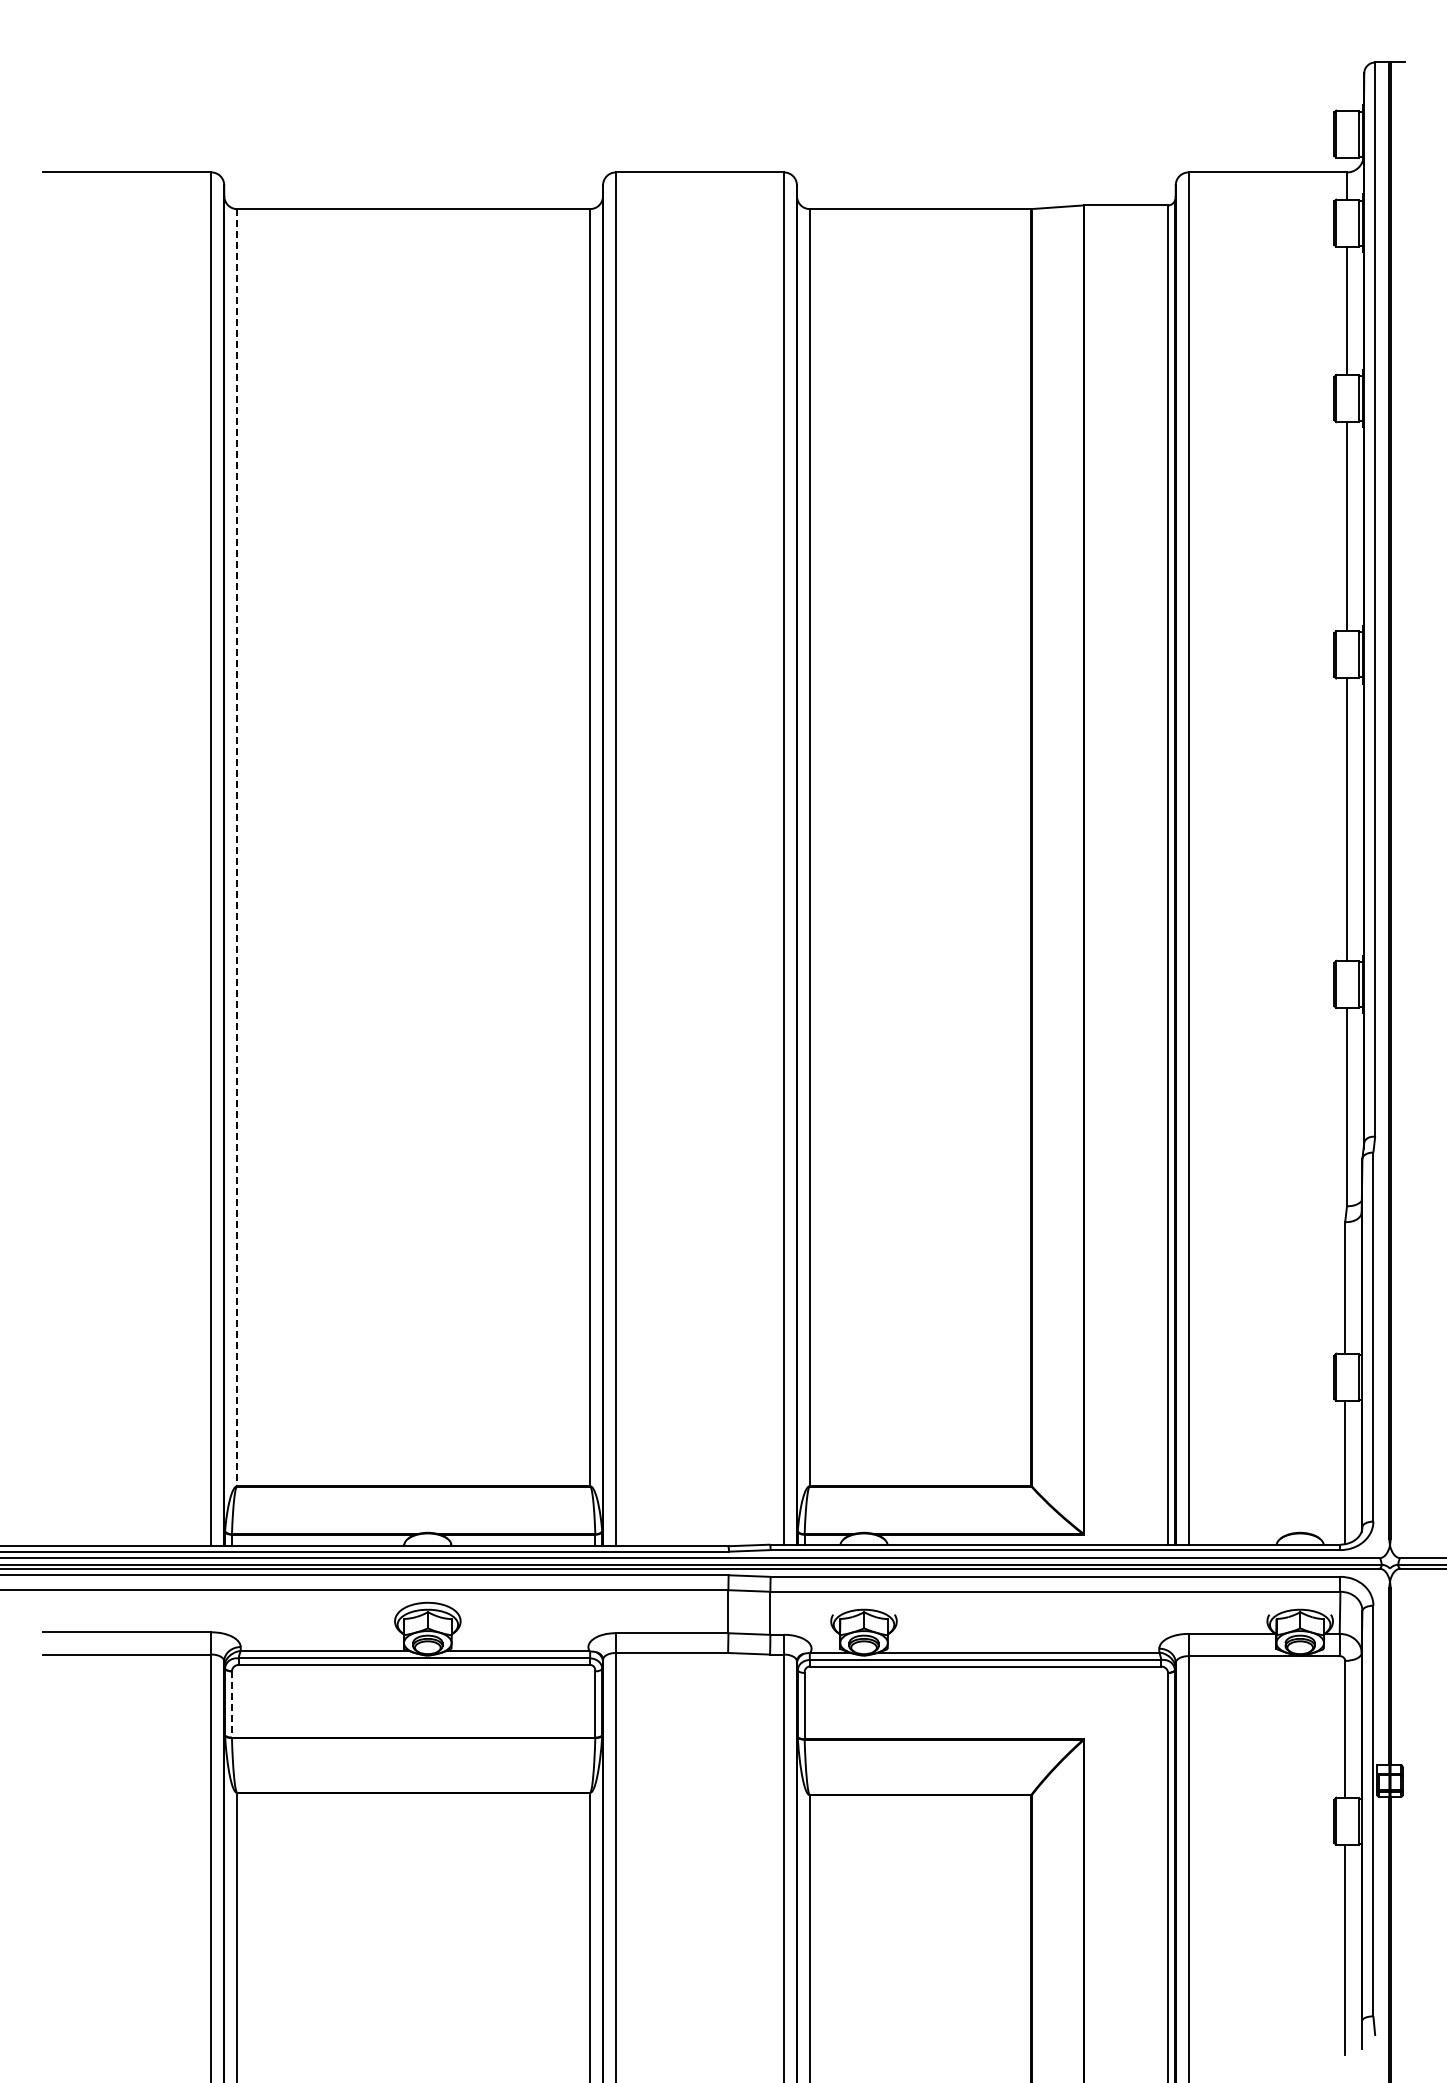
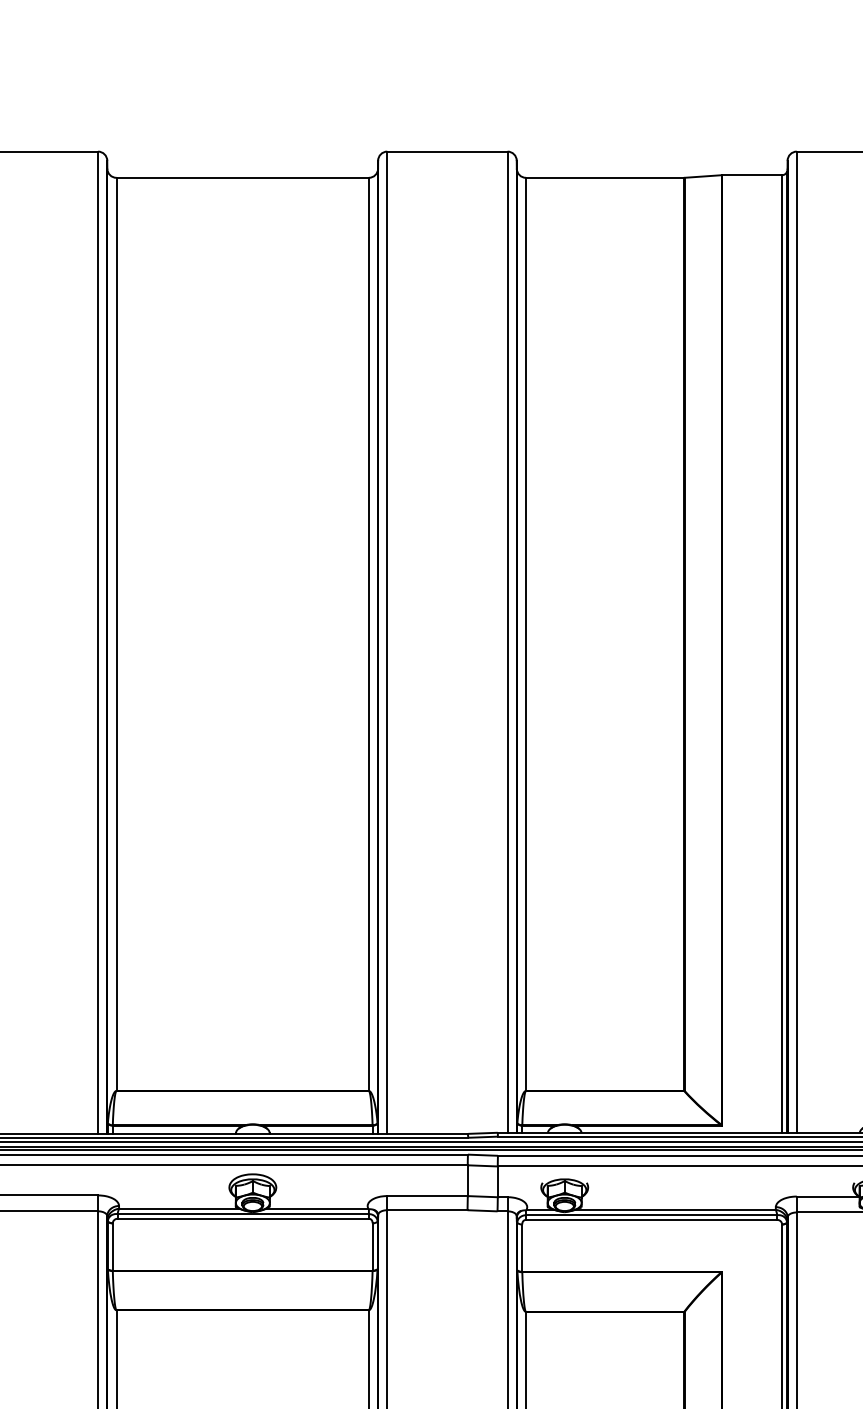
line: (237, 847) -> (116, 634), dashed -> solid
line: (231, 1705) -> (112, 1247), dashed -> solid

